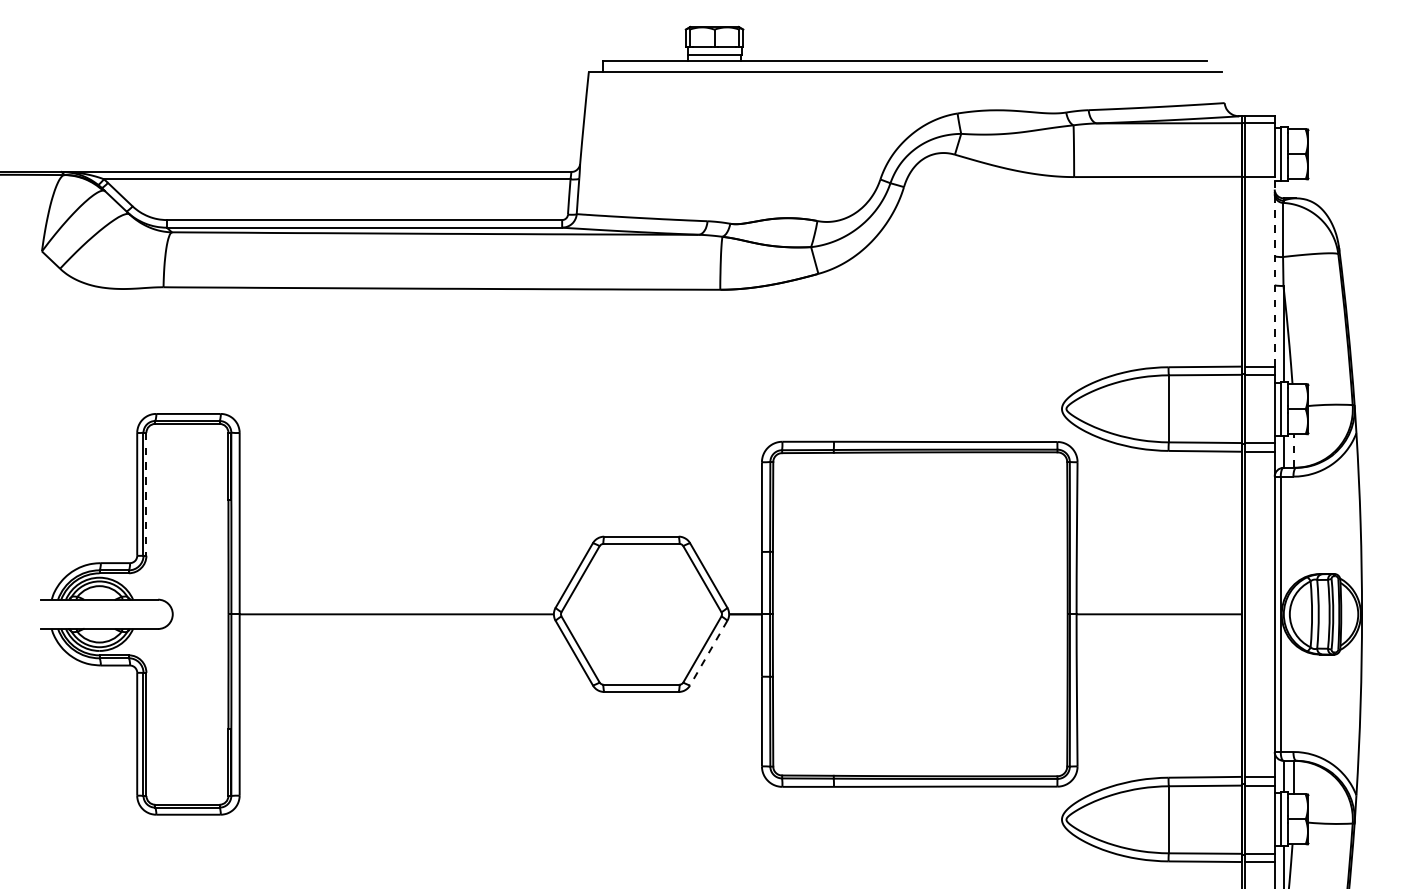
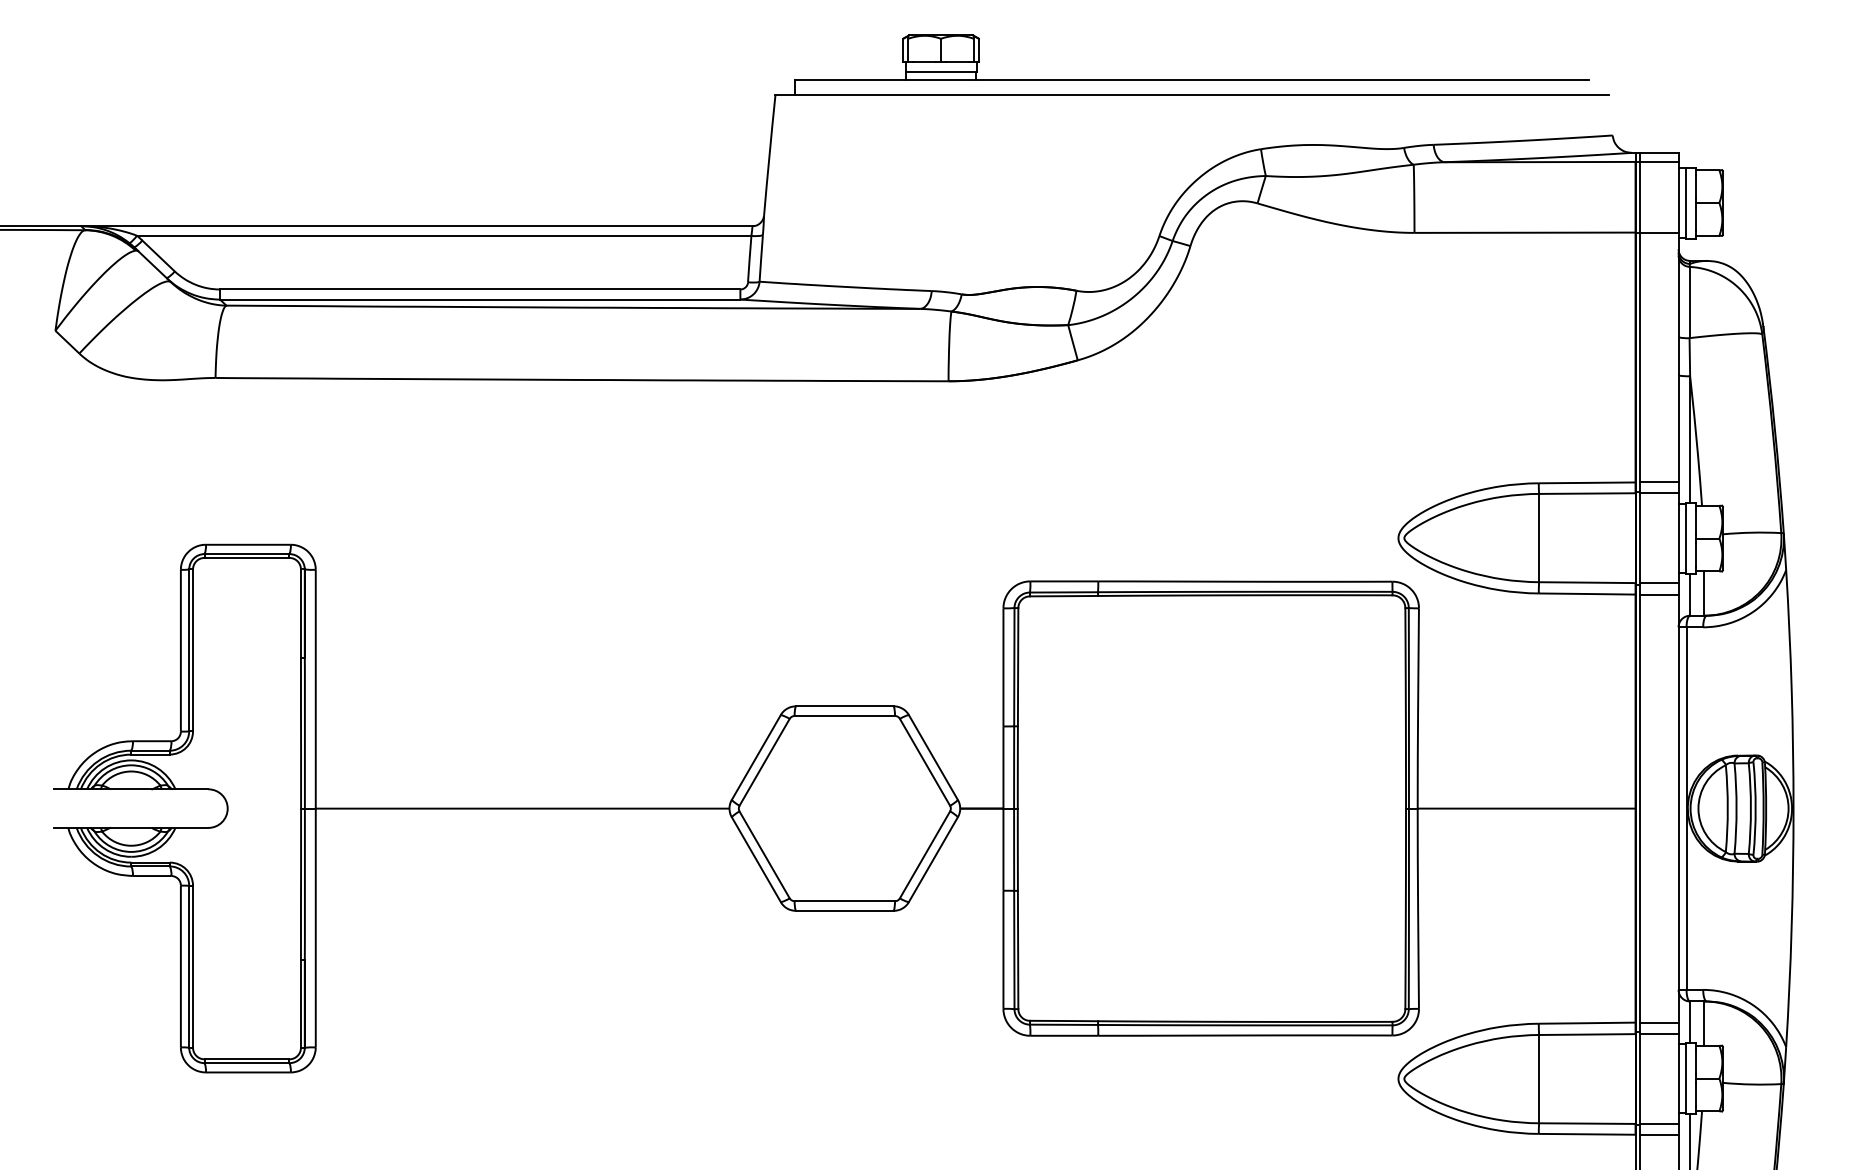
line: (1274, 271) -> (1678, 357), dashed -> solid
line: (1294, 450) -> (1704, 593), dashed -> solid
line: (146, 494) -> (193, 650), dashed -> solid
line: (708, 652) -> (933, 859), dashed -> solid

